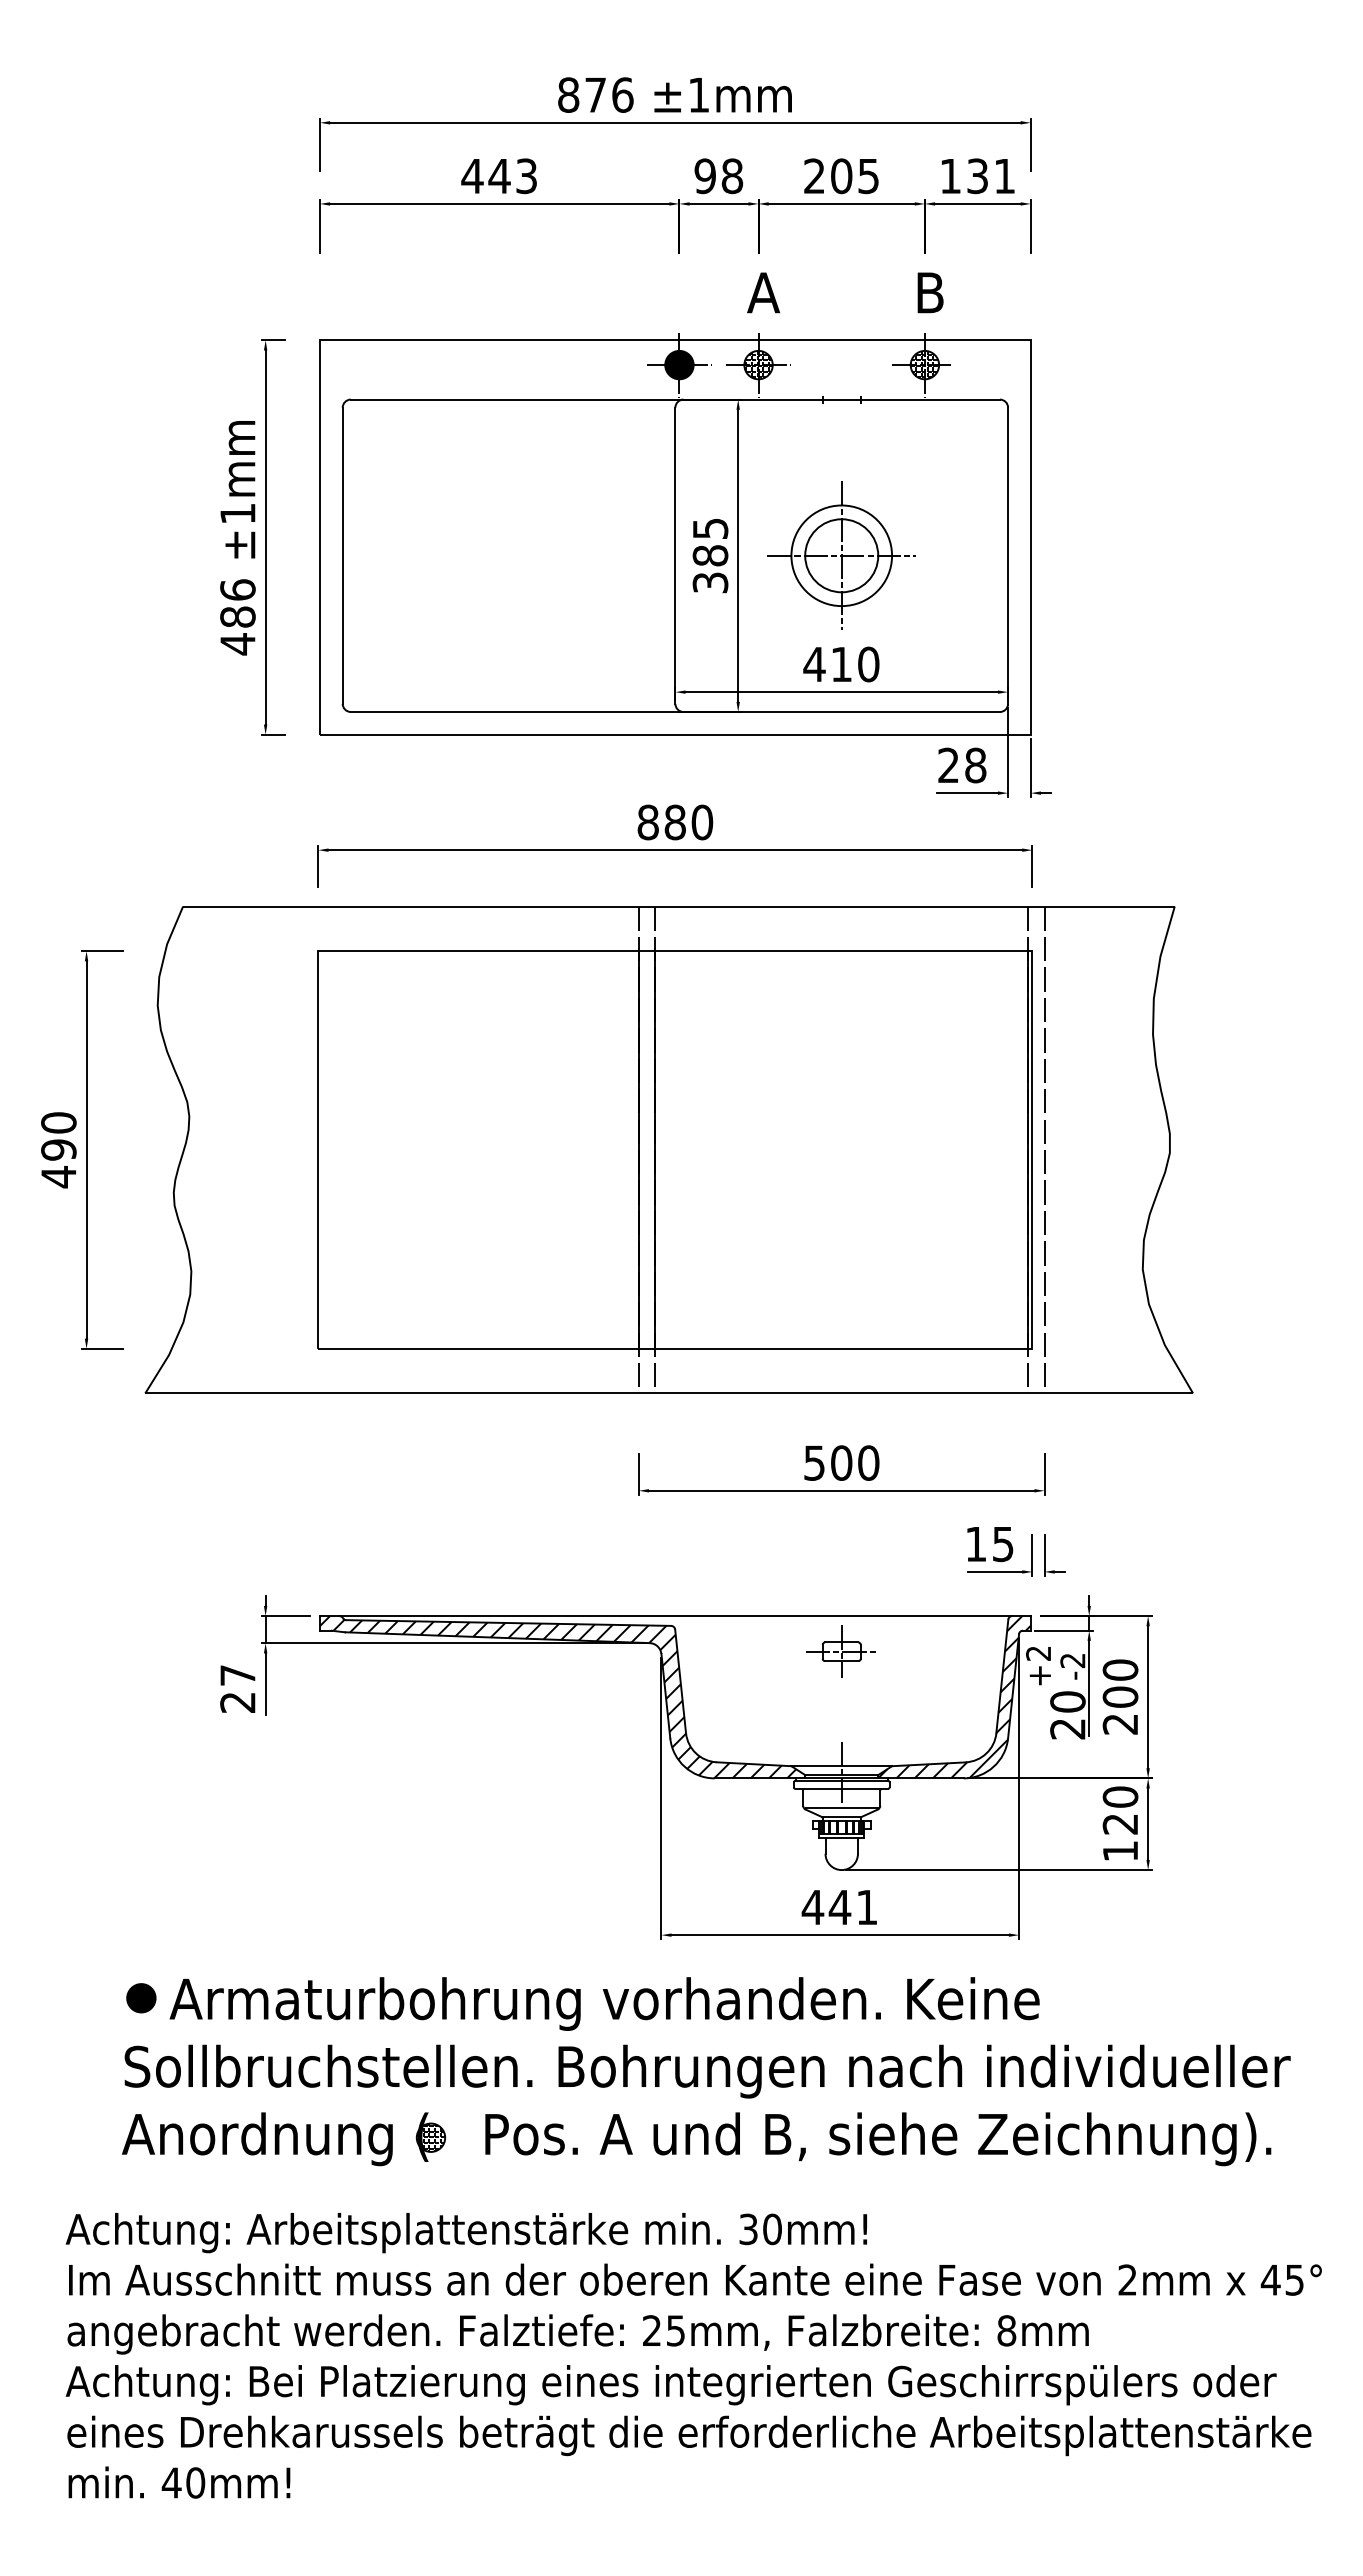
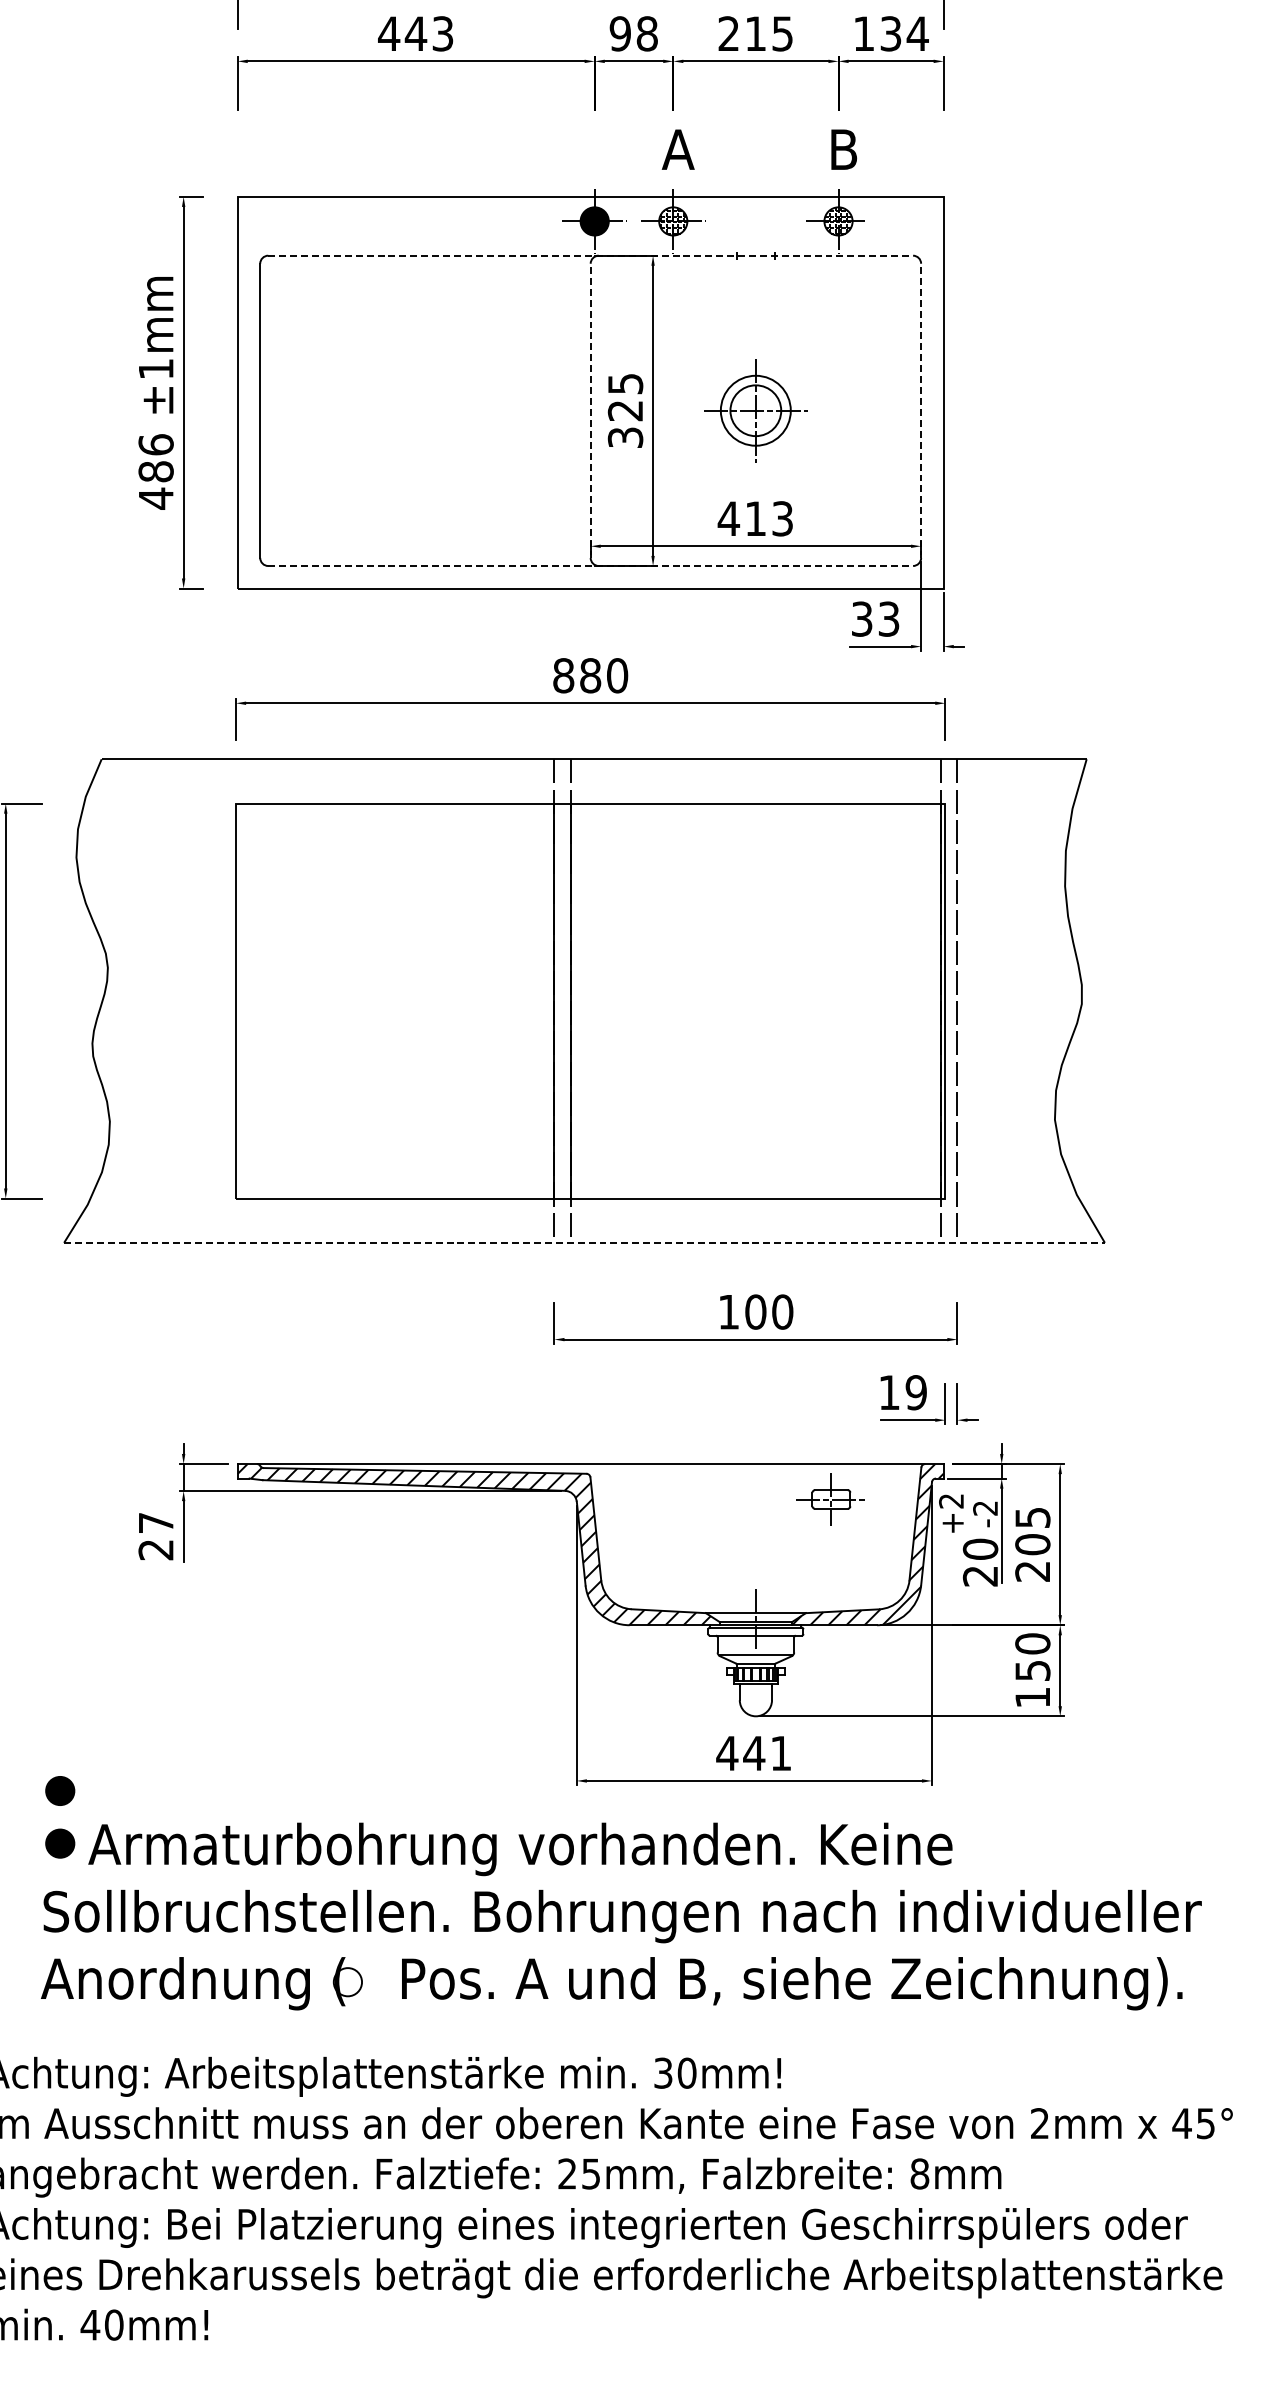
text: (841, 176) -> (755, 34), 205 -> 215
text: (1004, 176) -> (917, 34), 131 -> 134
line: (675, 399) -> (590, 255), solid -> dashed
line: (675, 555) -> (590, 410), solid -> dashed
text: (710, 555) -> (625, 410), 385 -> 325
part: (841, 555) -> (755, 410), size x0.7
line: (1008, 555) -> (921, 410), solid -> dashed
text: (868, 664) -> (782, 518), 410 -> 413
line: (675, 711) -> (590, 565), solid -> dashed
text: (962, 765) -> (875, 619), 28 -> 33
line: (669, 1393) -> (584, 1242), solid -> dashed
text: (814, 1462) -> (728, 1311), 500 -> 100
text: (1002, 1543) -> (915, 1391), 15 -> 19
part: (840, 1651) -> (830, 1499), moved
text: (1120, 1669) -> (1032, 1517), 200 -> 205
text: (1120, 1824) -> (1032, 1671), 120 -> 150
part: (141, 1945) -> (60, 1791), added
hatch: (431, 2137) -> (348, 1981), removed

